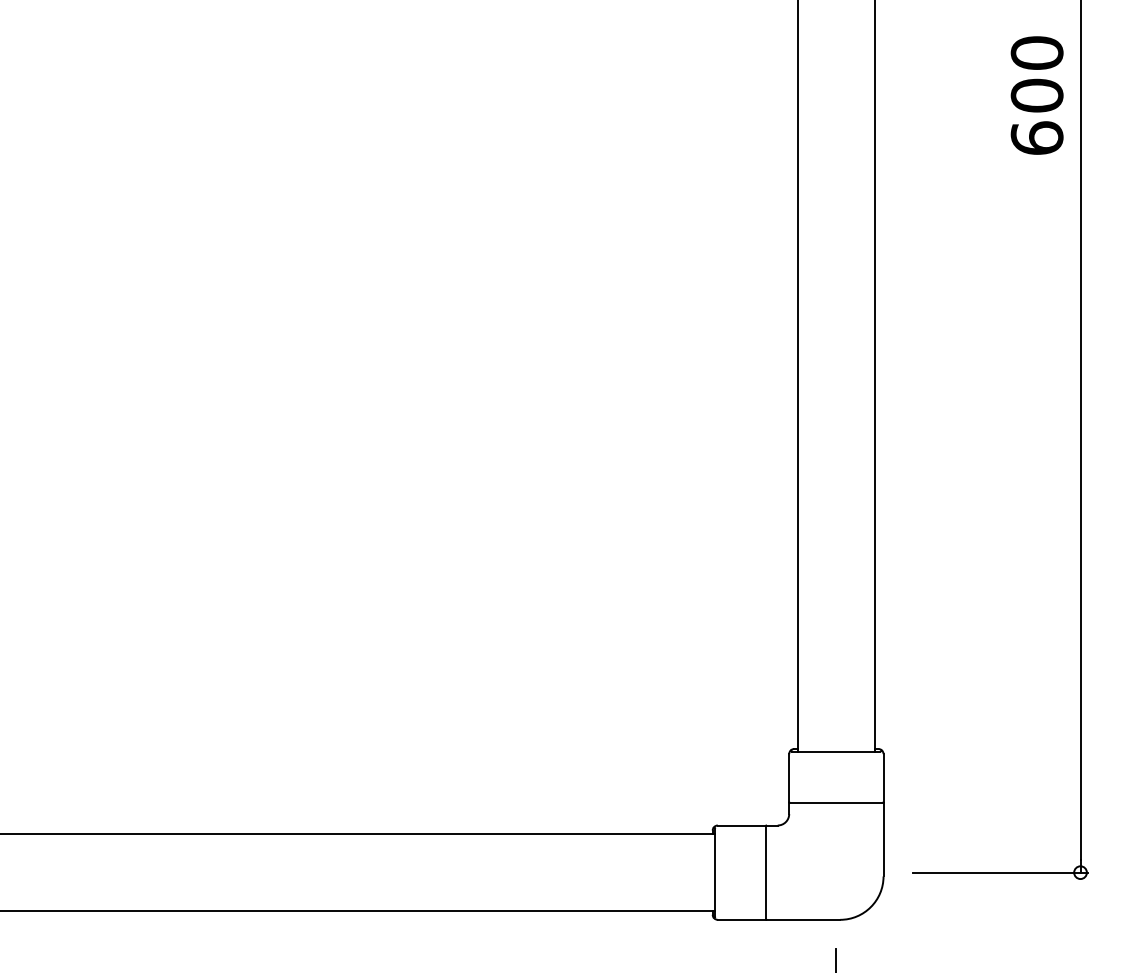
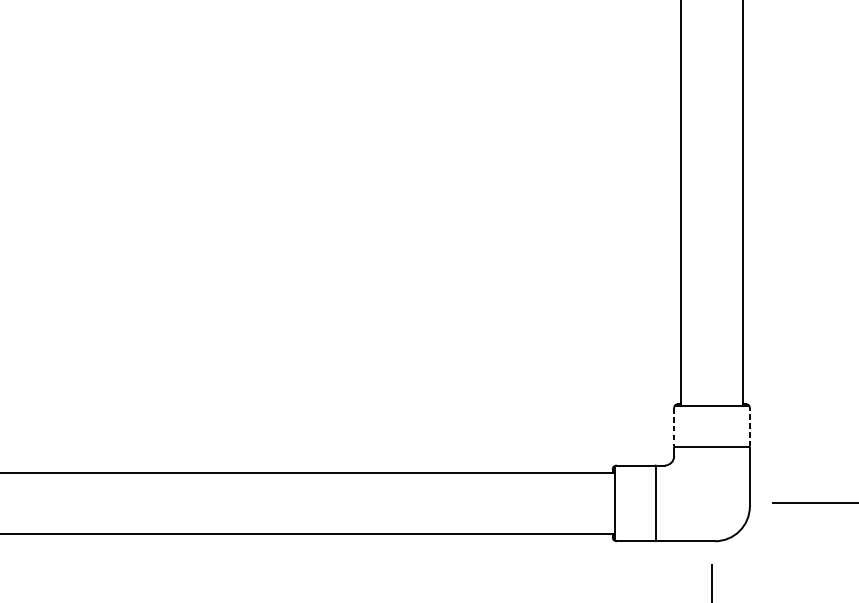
line: (789, 777) -> (674, 426), solid -> dashed
line: (883, 777) -> (749, 426), solid -> dashed

